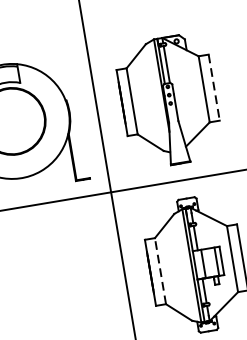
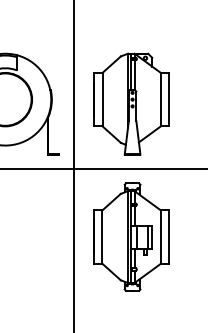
line: (213, 87) -> (168, 99), dashed -> solid
line: (160, 271) -> (102, 237), dashed -> solid

